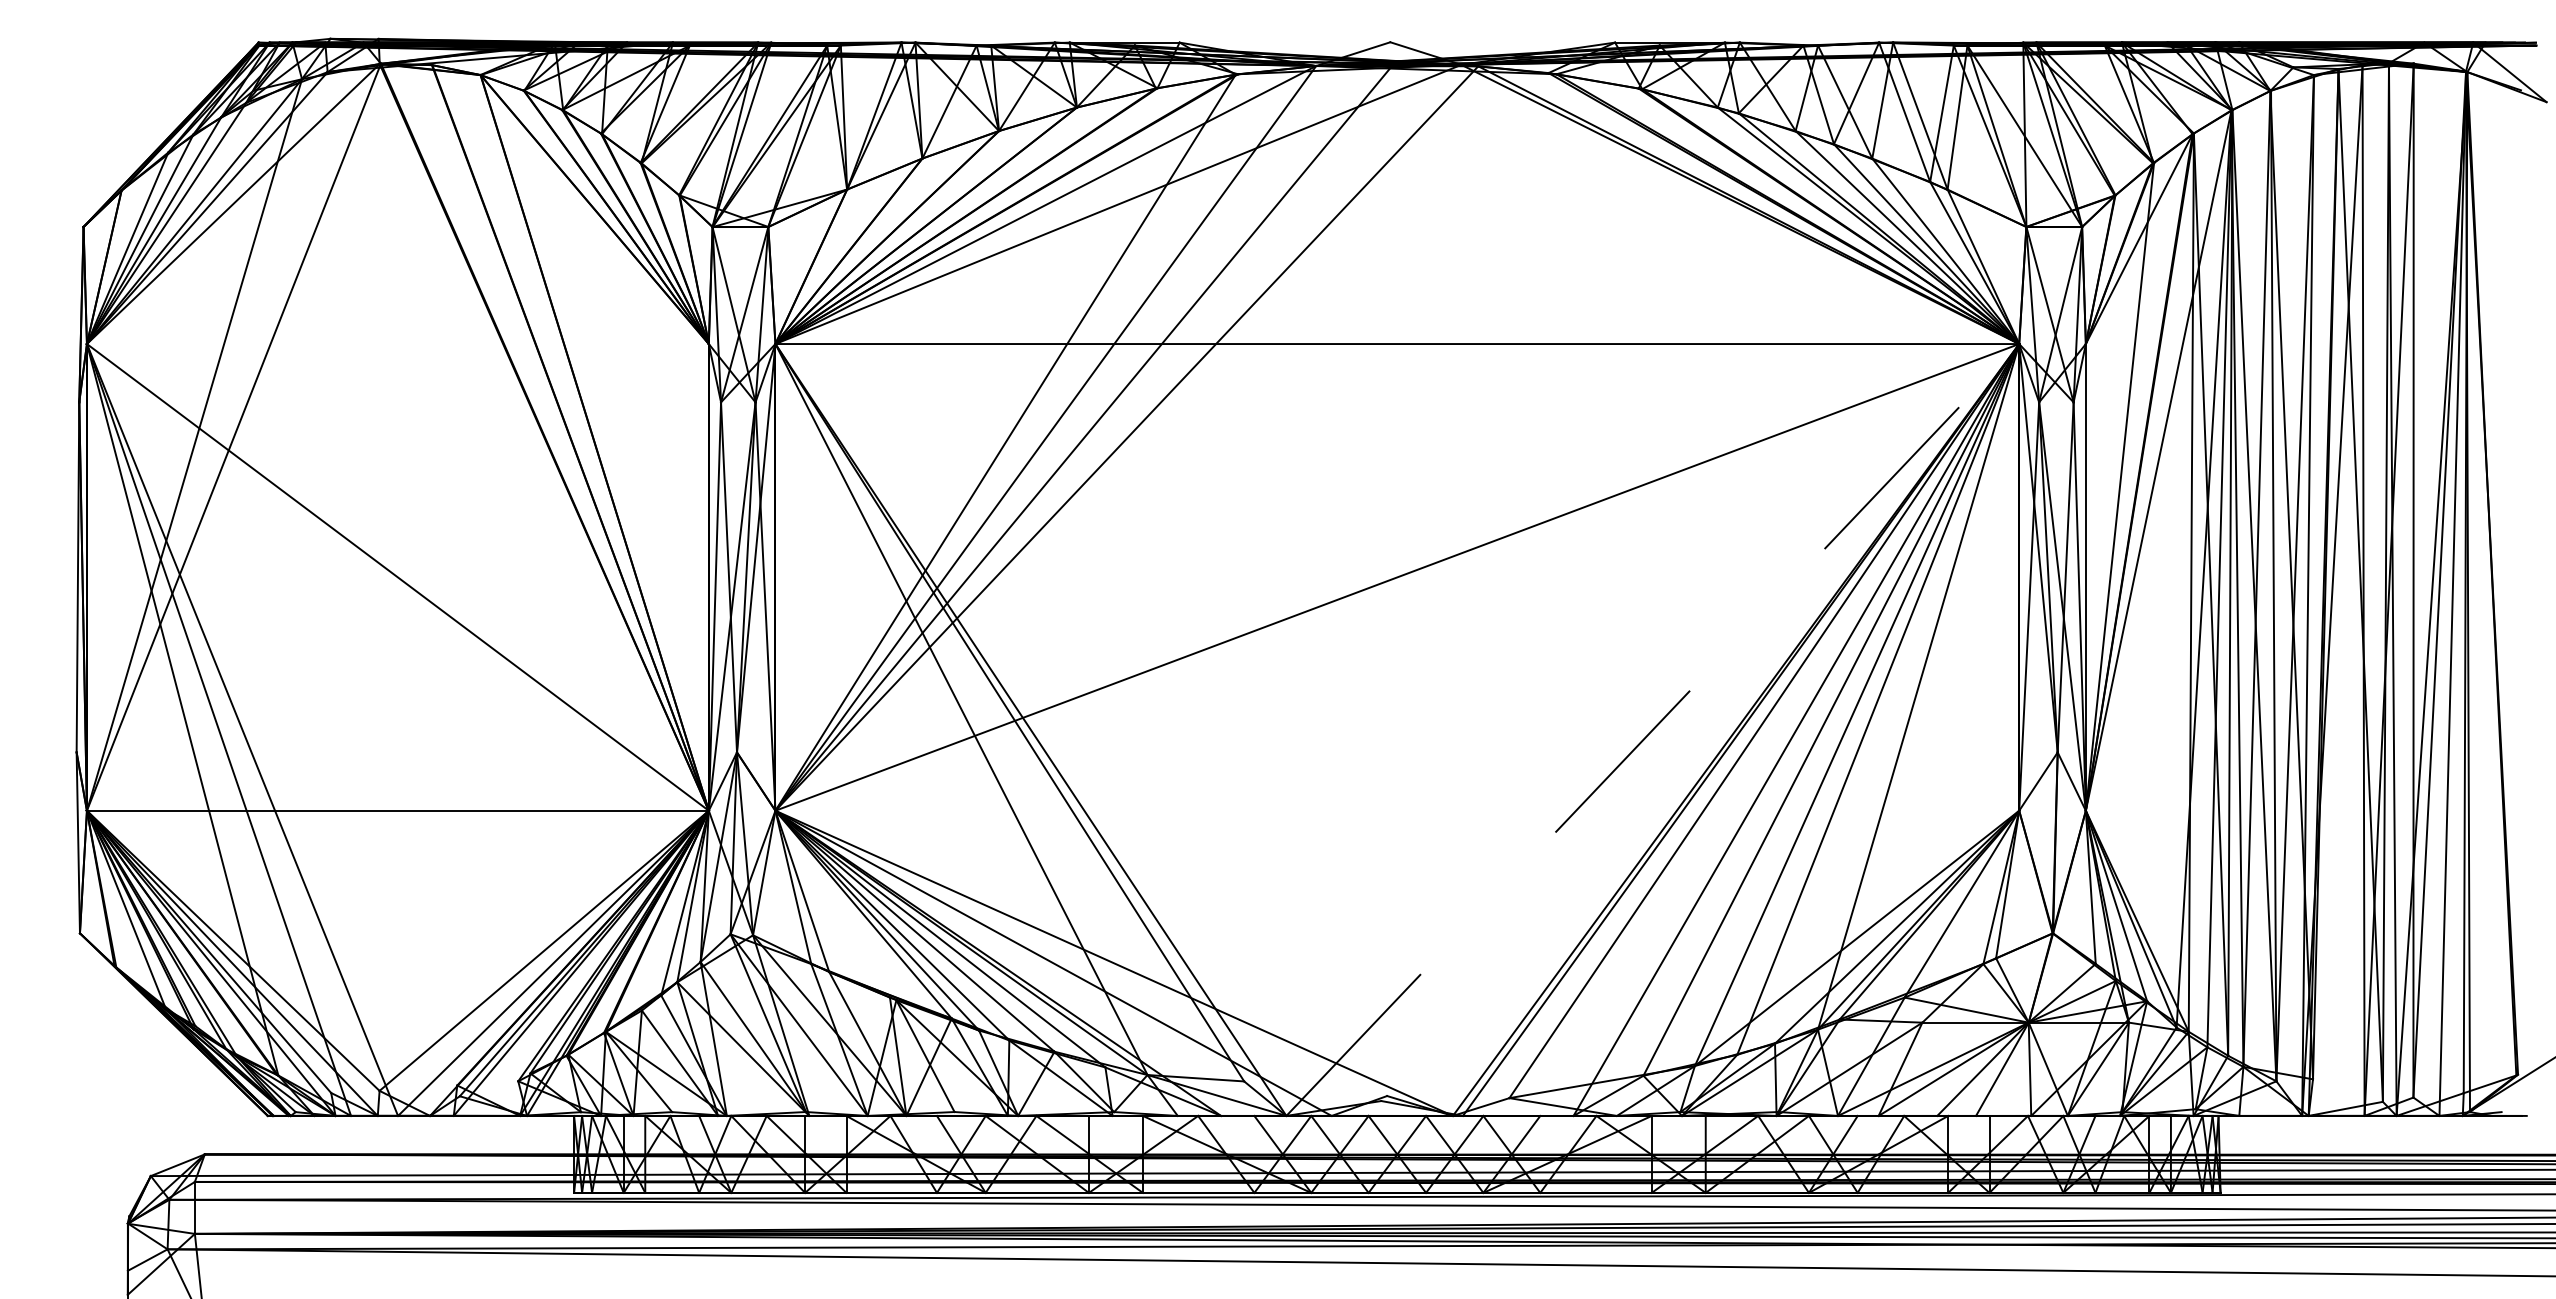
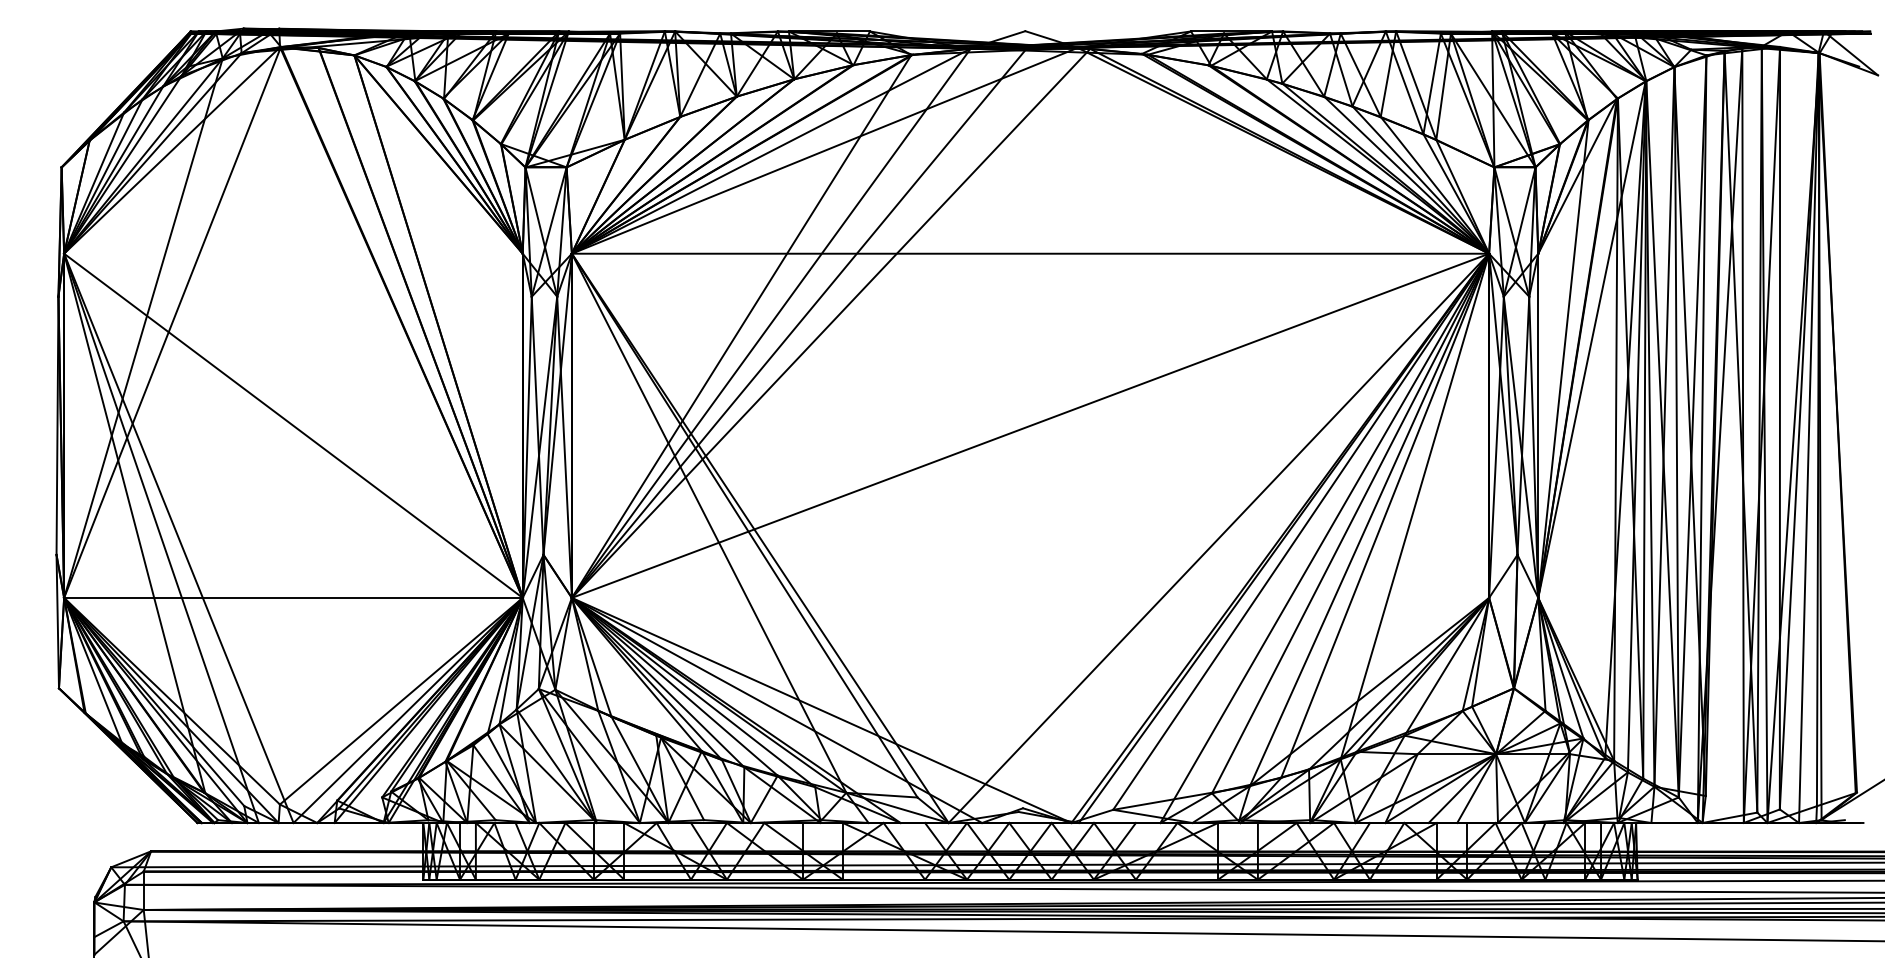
line: (1653, 728) -> (1219, 537), dashed -> solid

